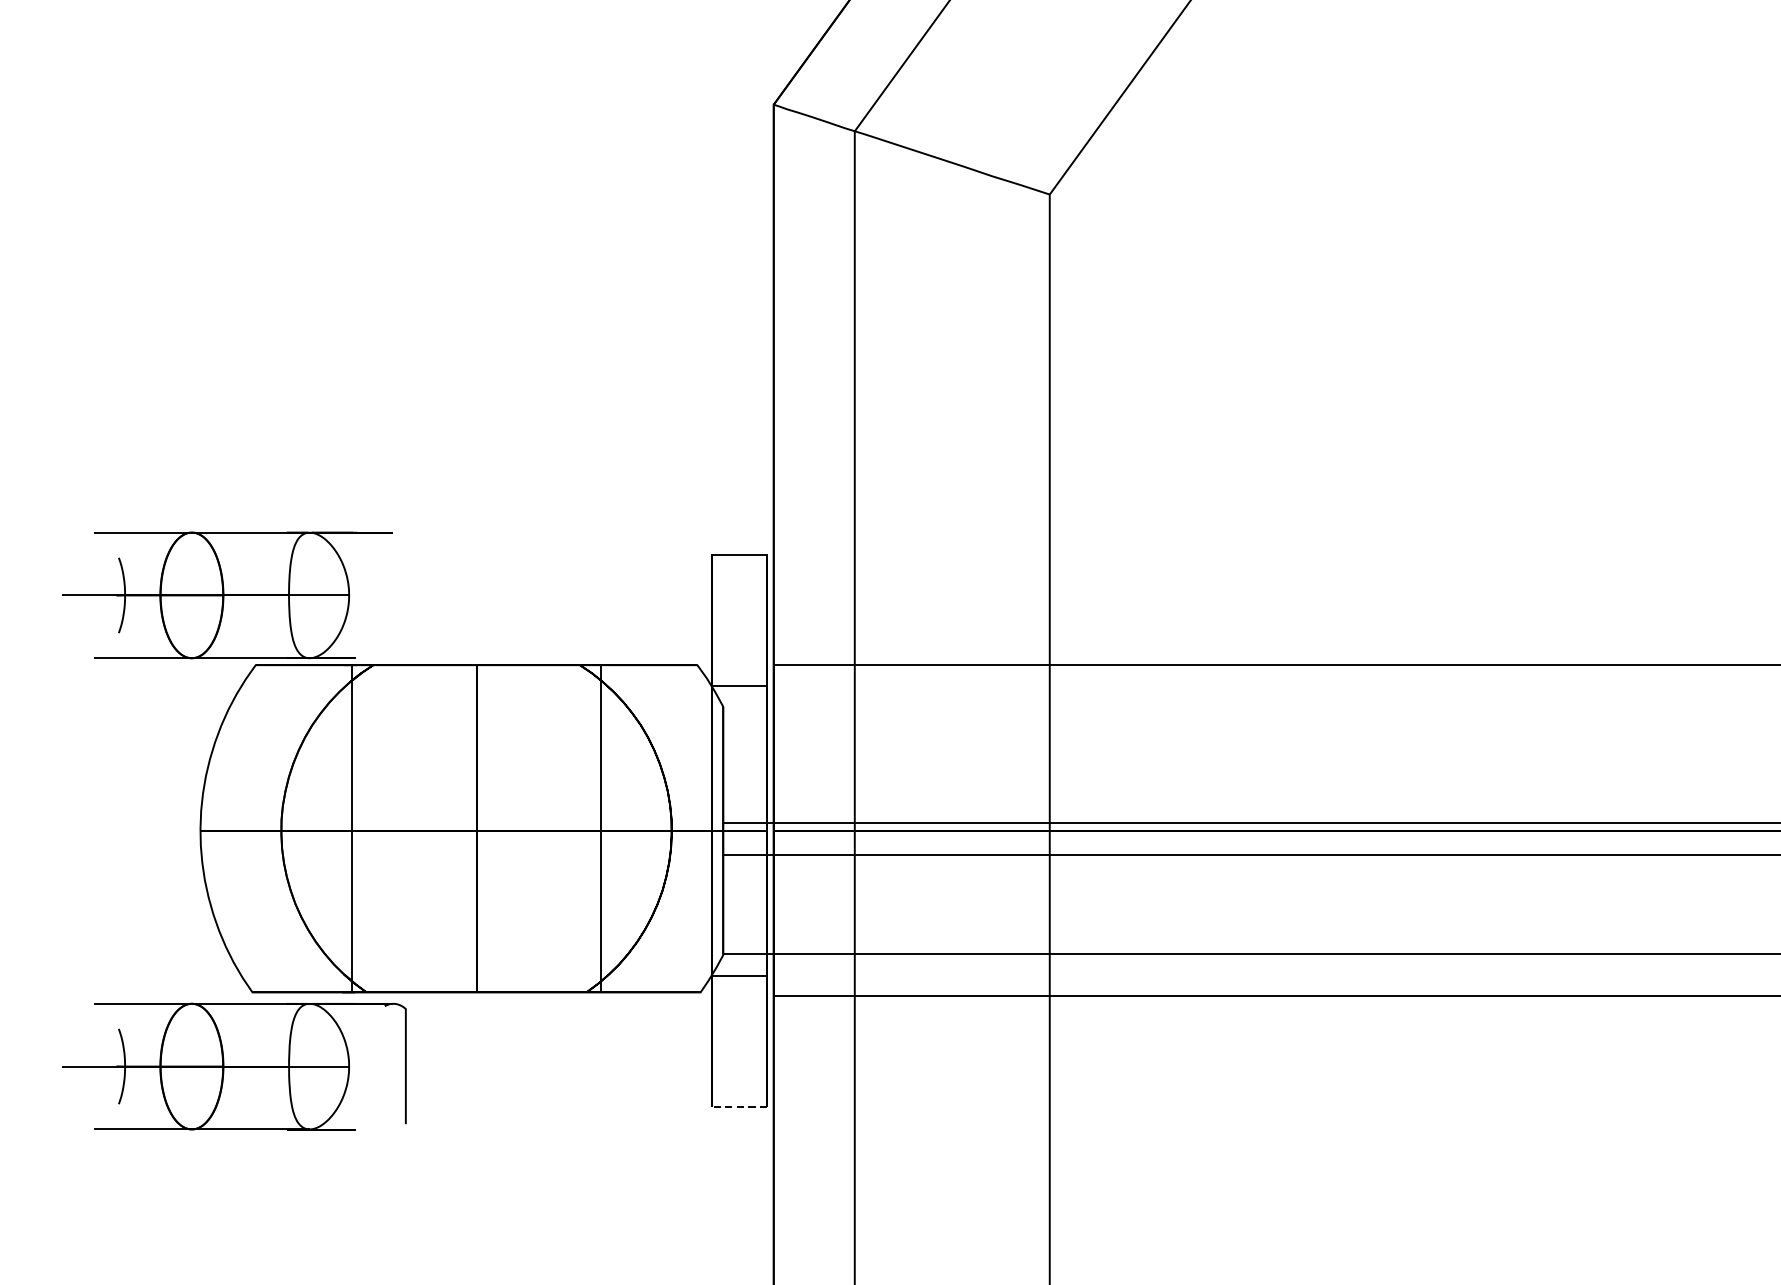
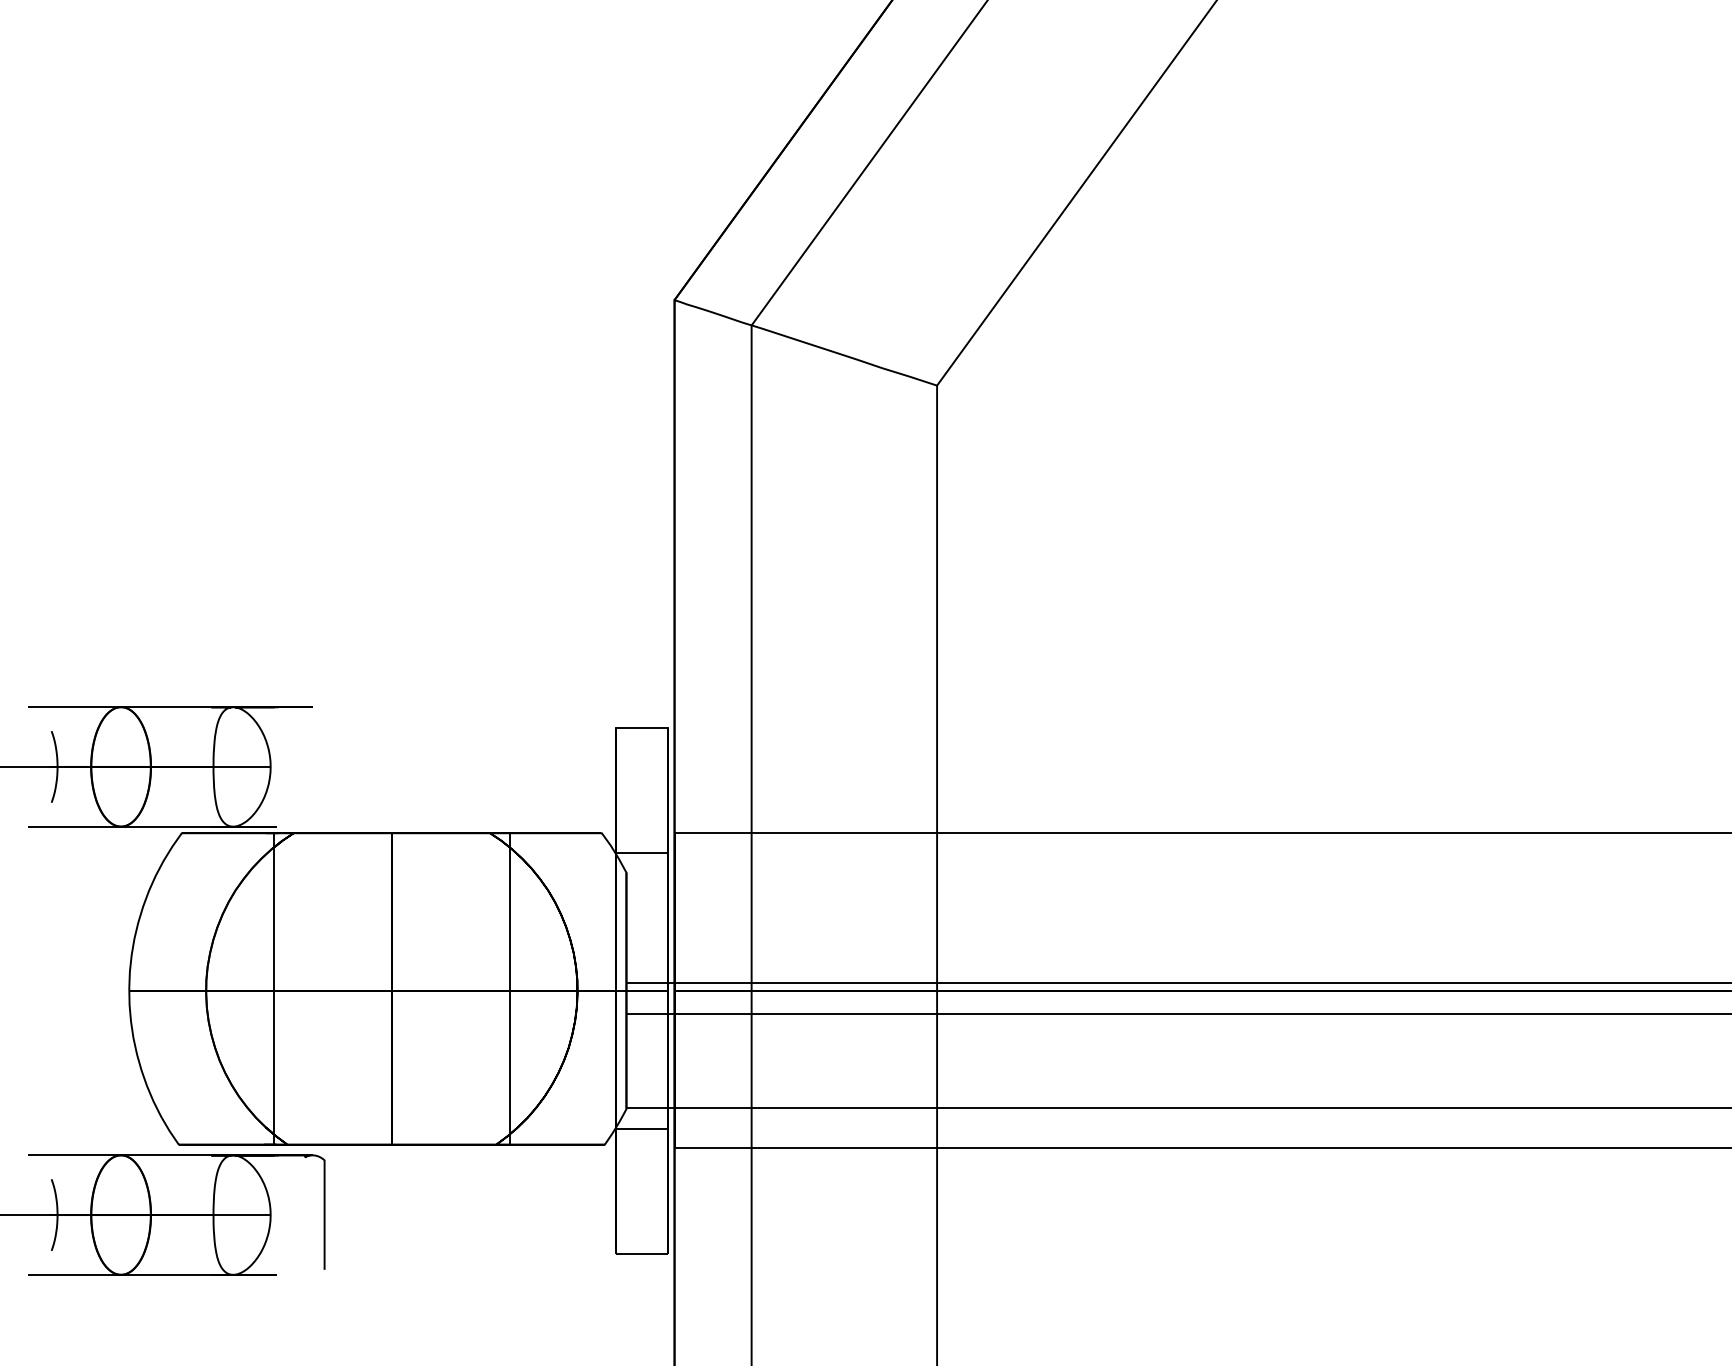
line: (739, 1106) -> (641, 1253), dashed -> solid

